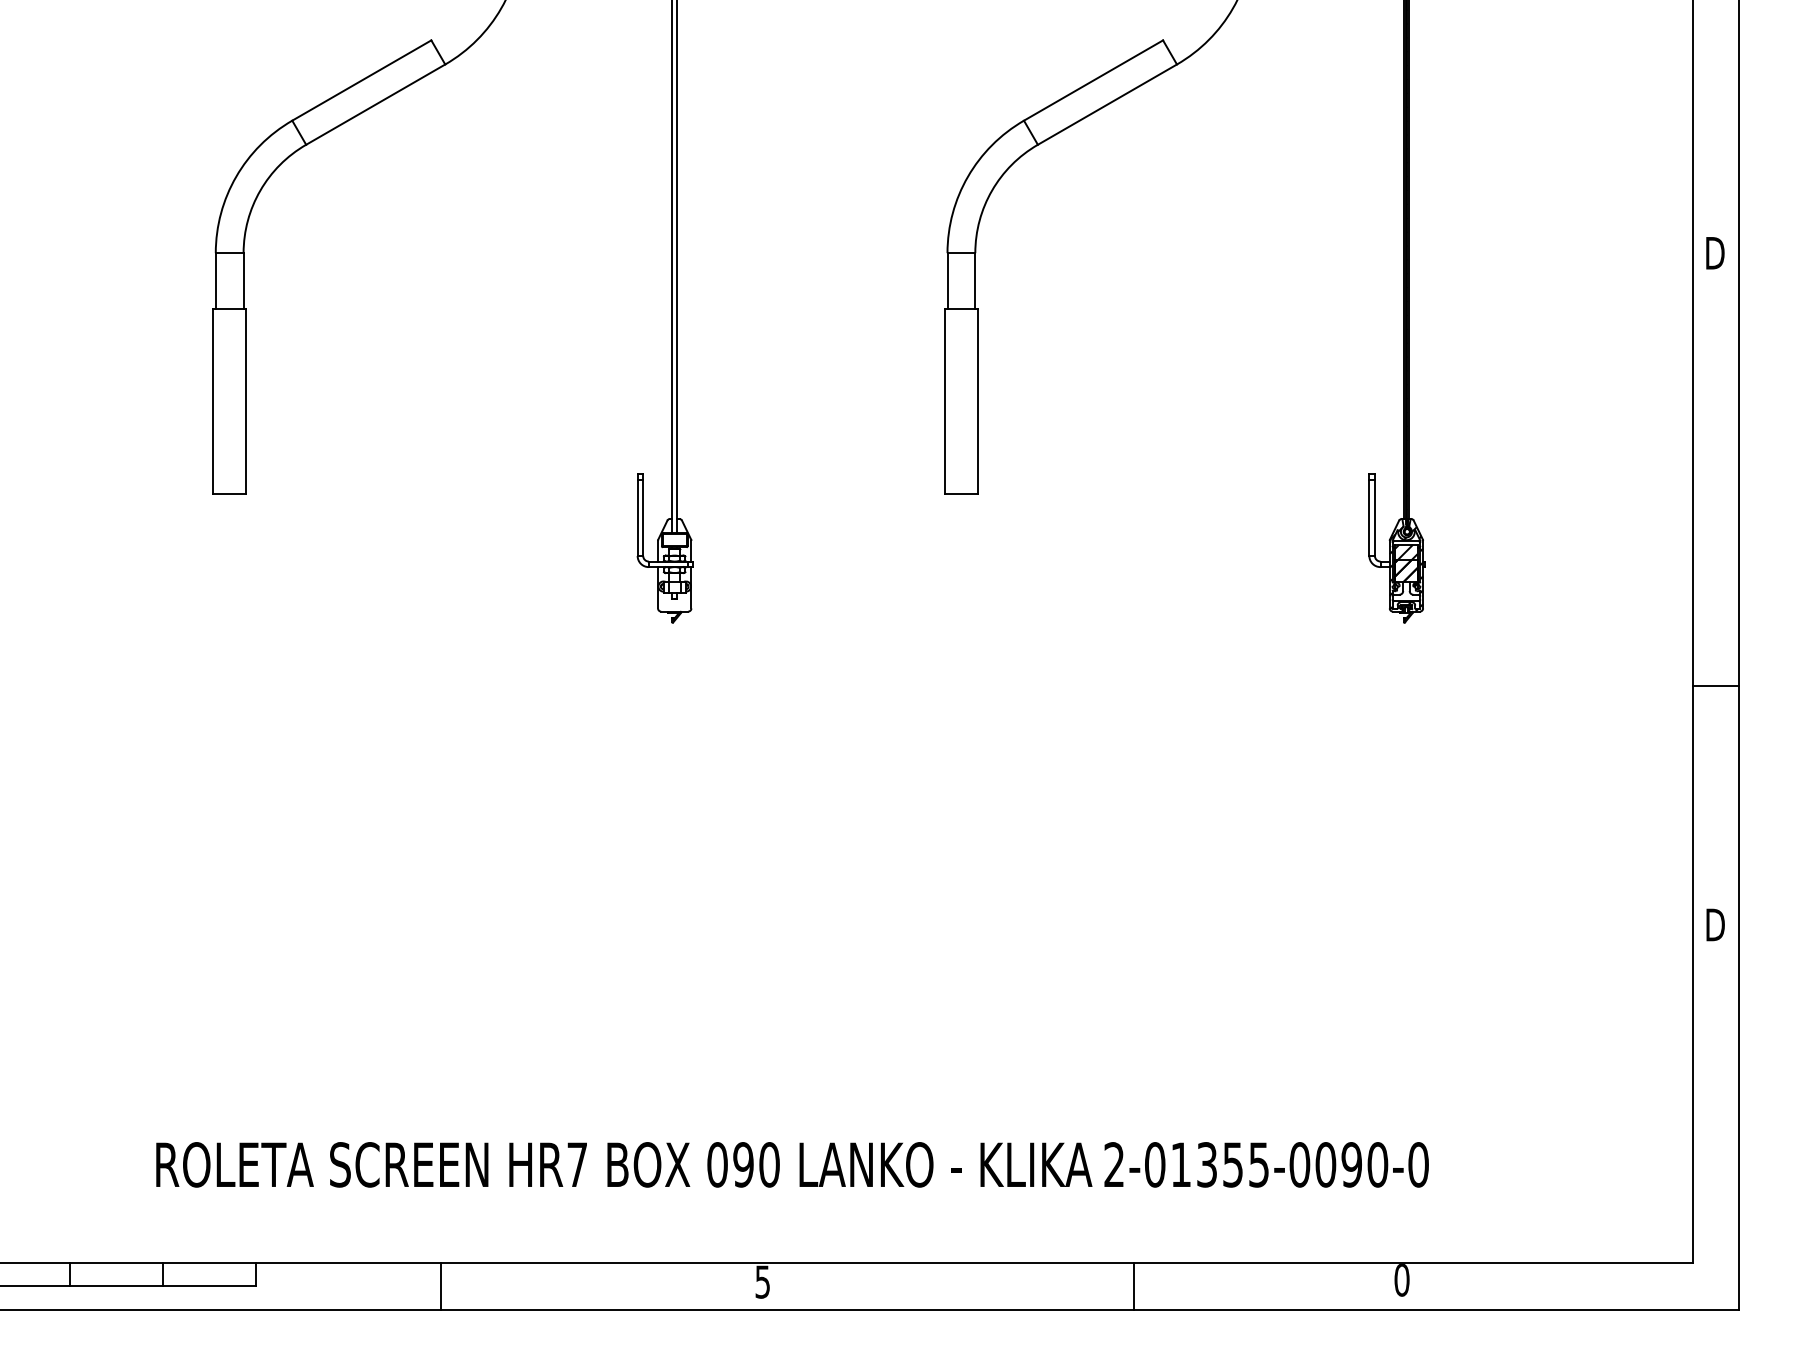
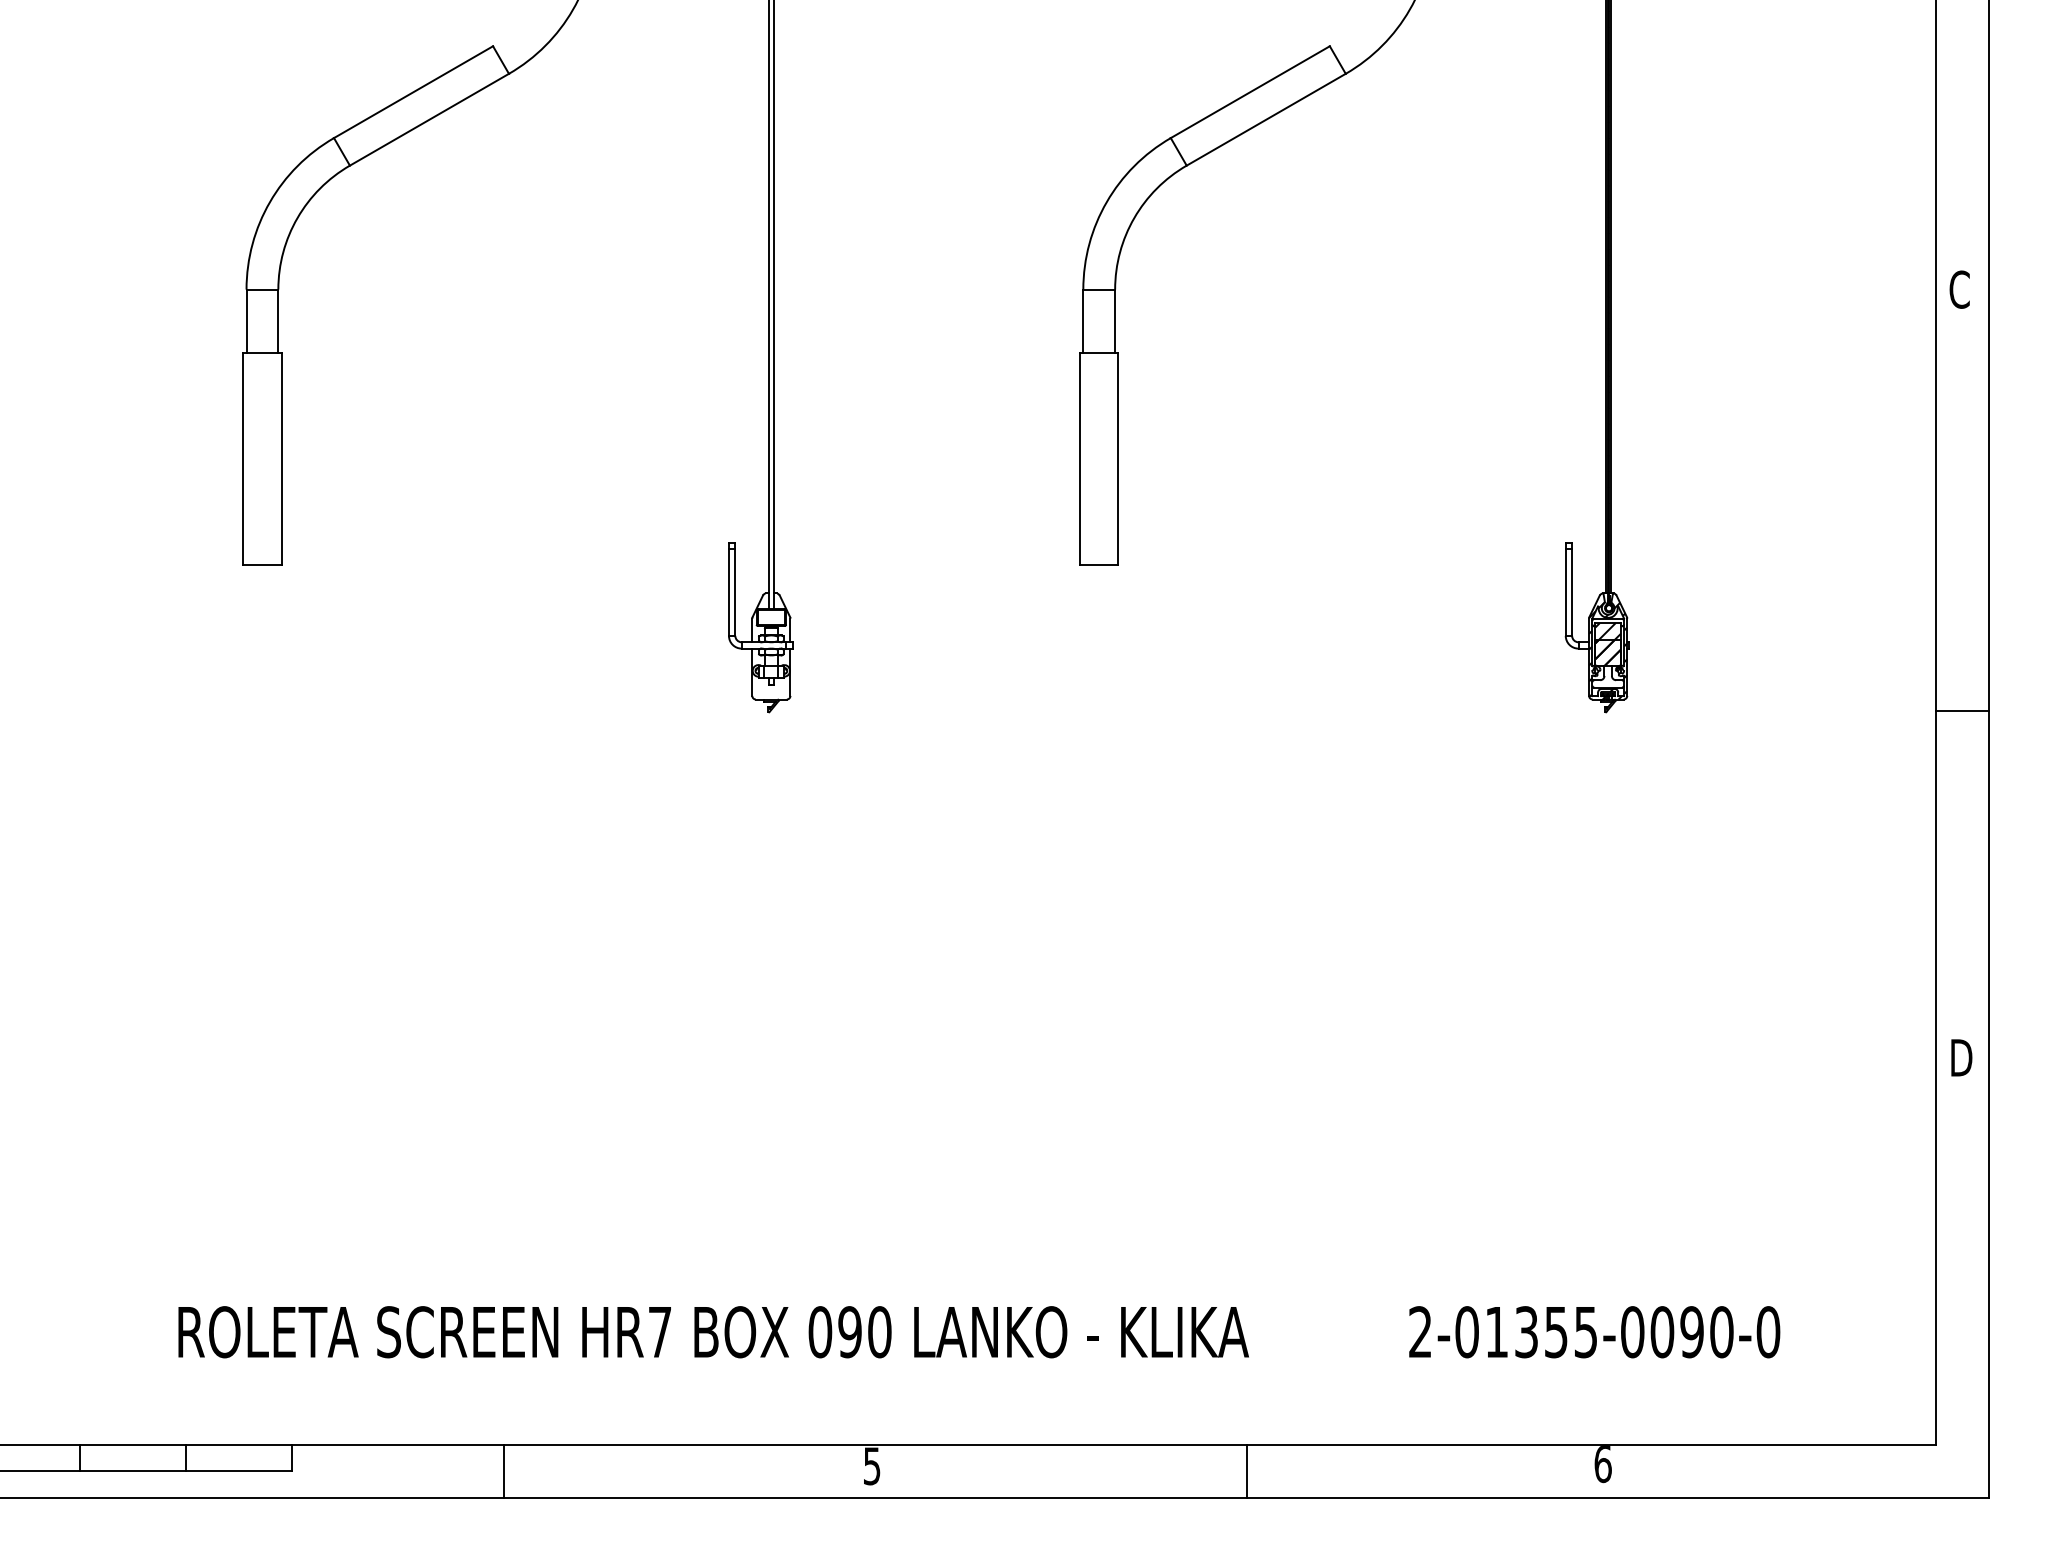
text: (1714, 253) -> (1960, 289), D -> C
line: (1715, 686) -> (1961, 710), moved
text: (1266, 1164) -> (1594, 1331), moved
text: (1401, 1280) -> (1602, 1464), 0 -> 6
line: (1134, 1286) -> (1246, 1471), moved

